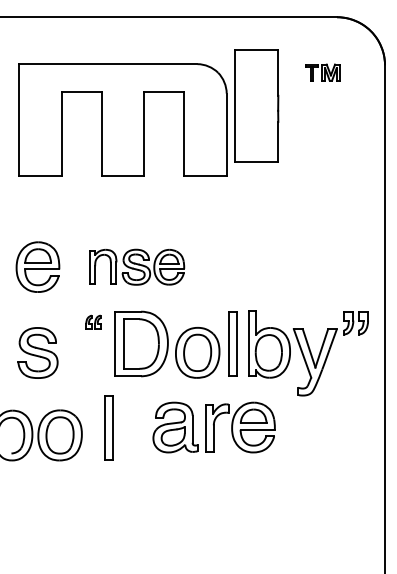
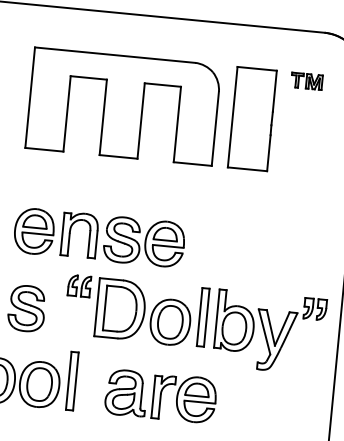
part: (256, 105) -> (252, 118), moved
part: (136, 267) -> (122, 240), size x1.43
part: (93, 322) -> (79, 285), size x1.67
part: (108, 427) -> (72, 380), moved
part: (213, 427) -> (160, 396), moved

